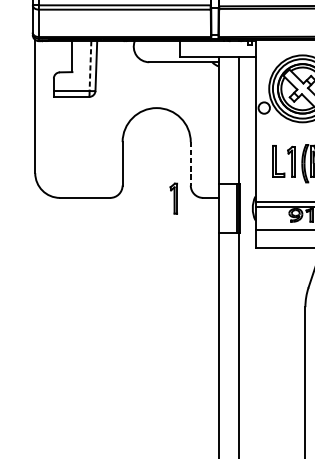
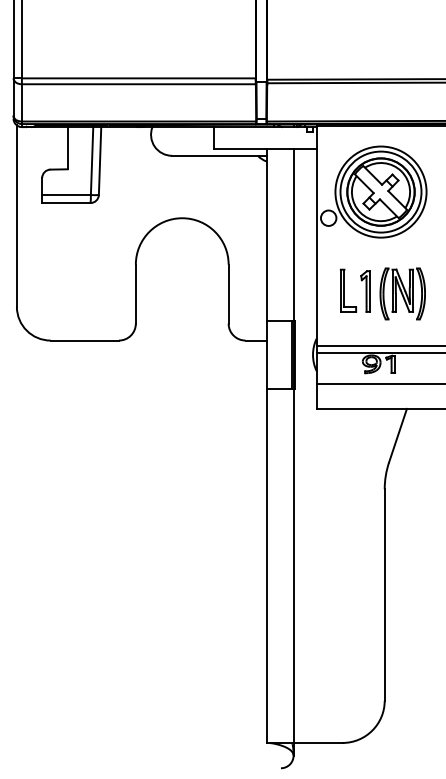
line: (90, 66) -> (92, 161), dashed -> solid
line: (190, 164) -> (228, 294), dashed -> solid
part: (173, 198) -> (205, 341), removed

